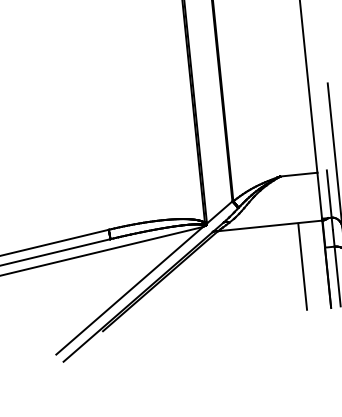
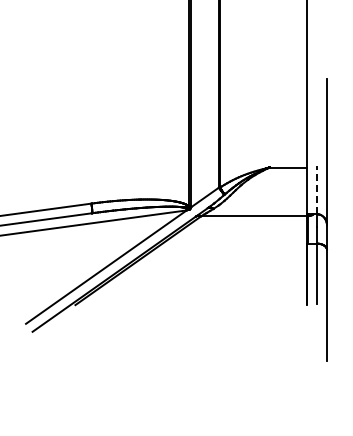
line: (329, 193) -> (317, 189), solid -> dashed
line: (302, 266) -> (282, 260), removed

